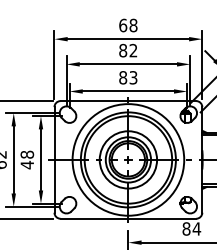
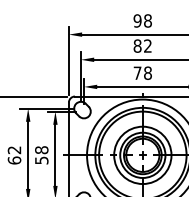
text: (123, 25) -> (137, 20), 68 -> 98
text: (128, 77) -> (142, 72), 83 -> 78
text: (27, 164) -> (41, 159), 48 -> 58

